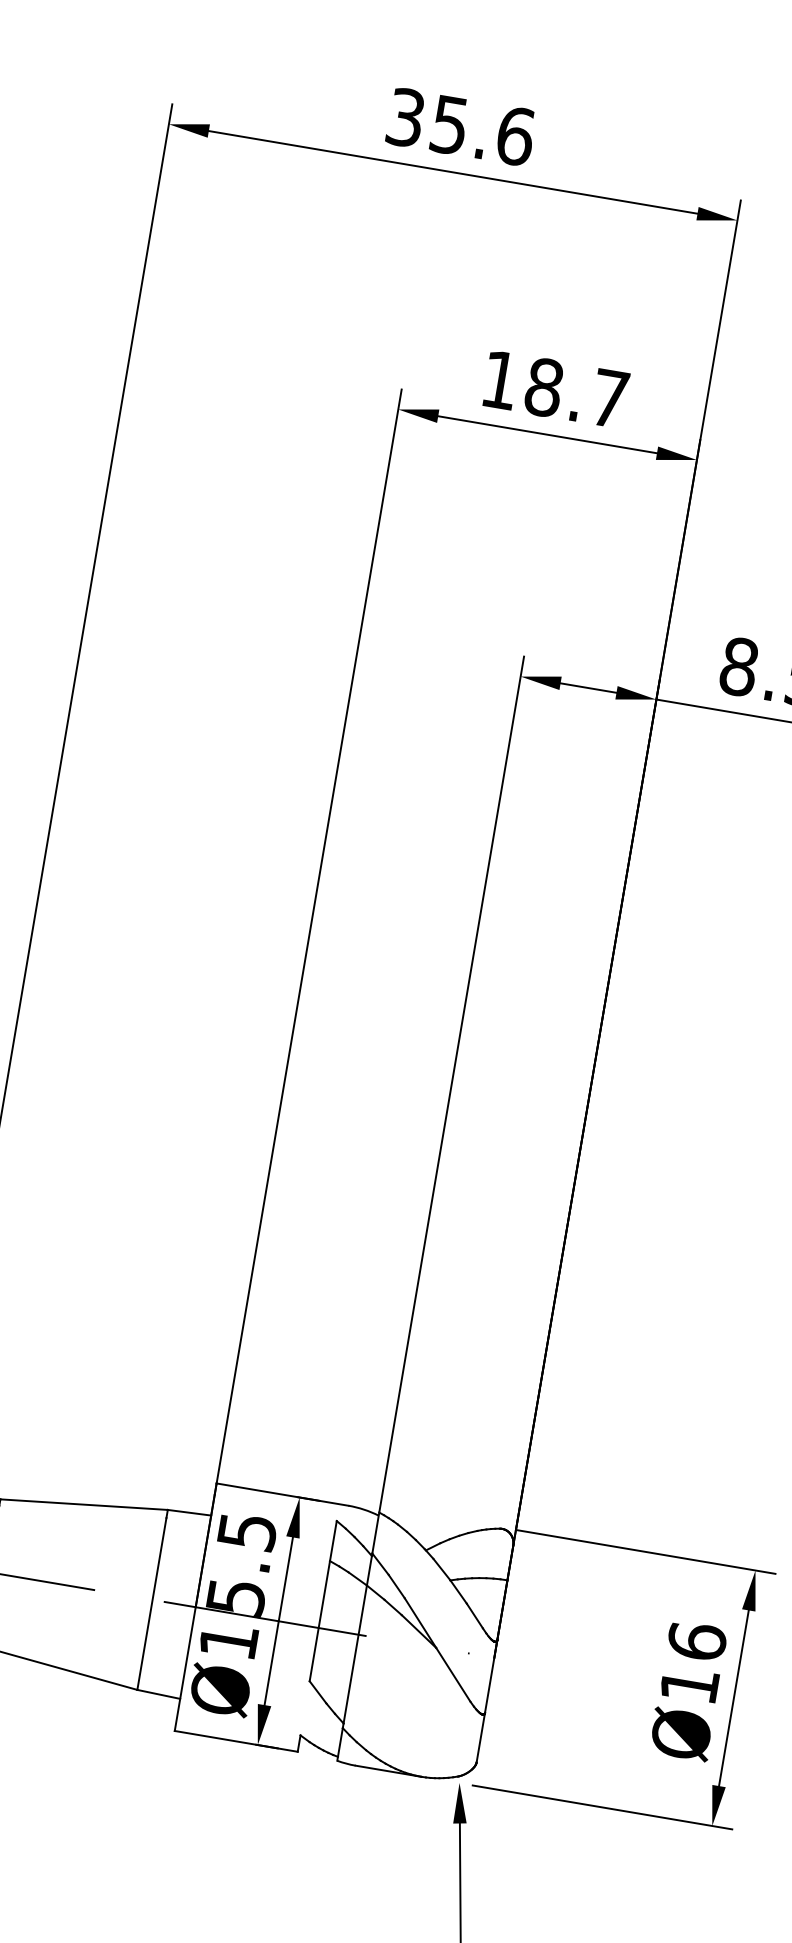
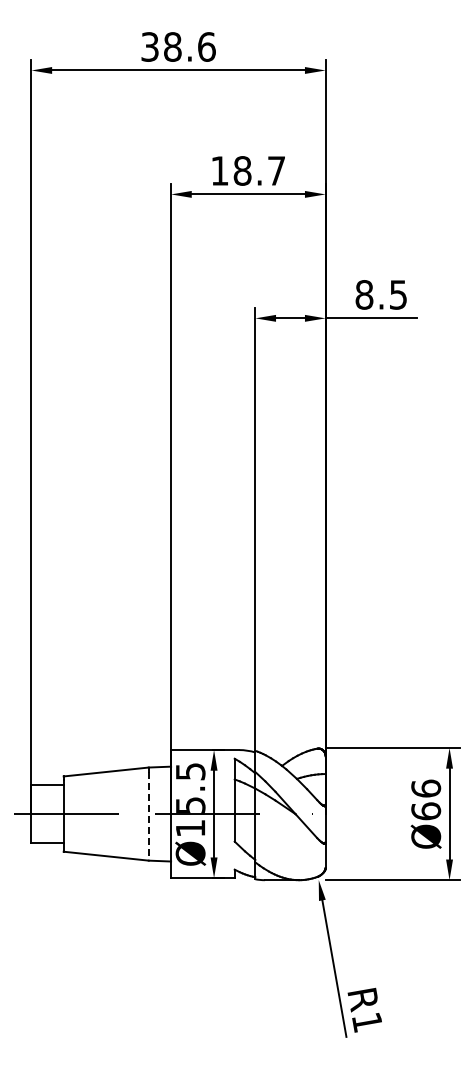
text: (449, 124) -> (172, 46), 35.6 -> 38.6
line: (151, 1604) -> (148, 816), solid -> dashed
text: (690, 1685) -> (426, 811), Ø16 -> Ø66

